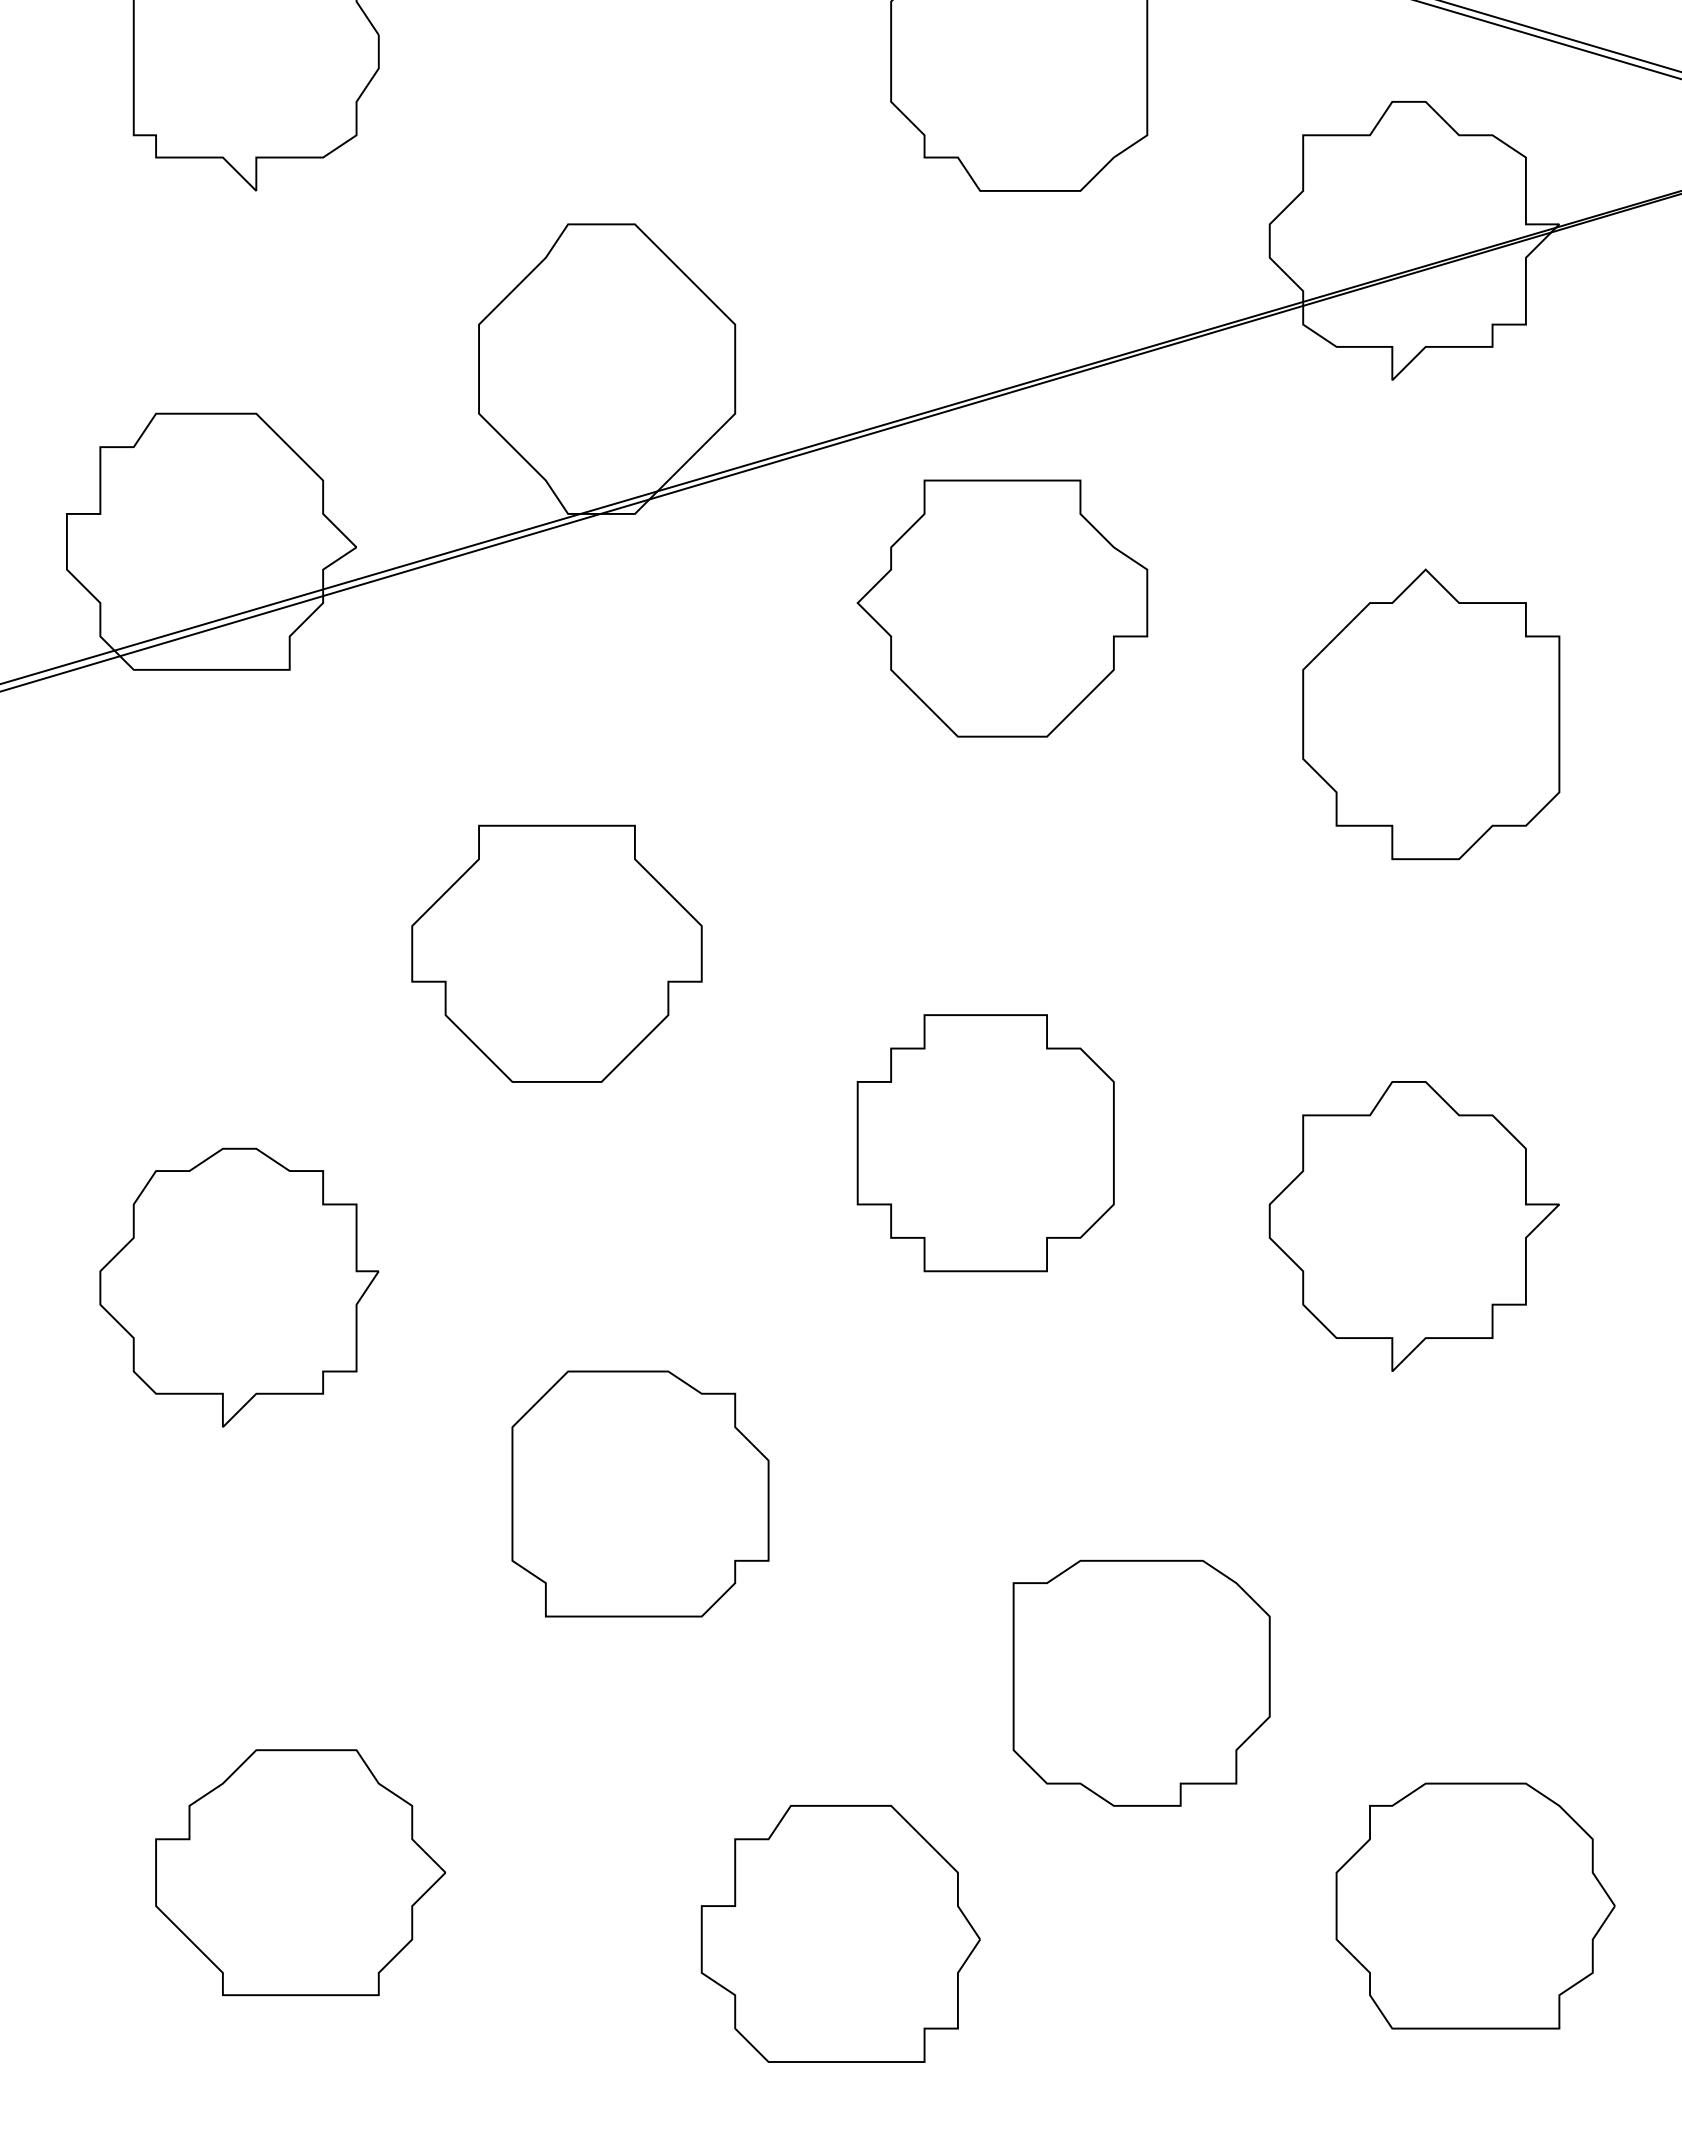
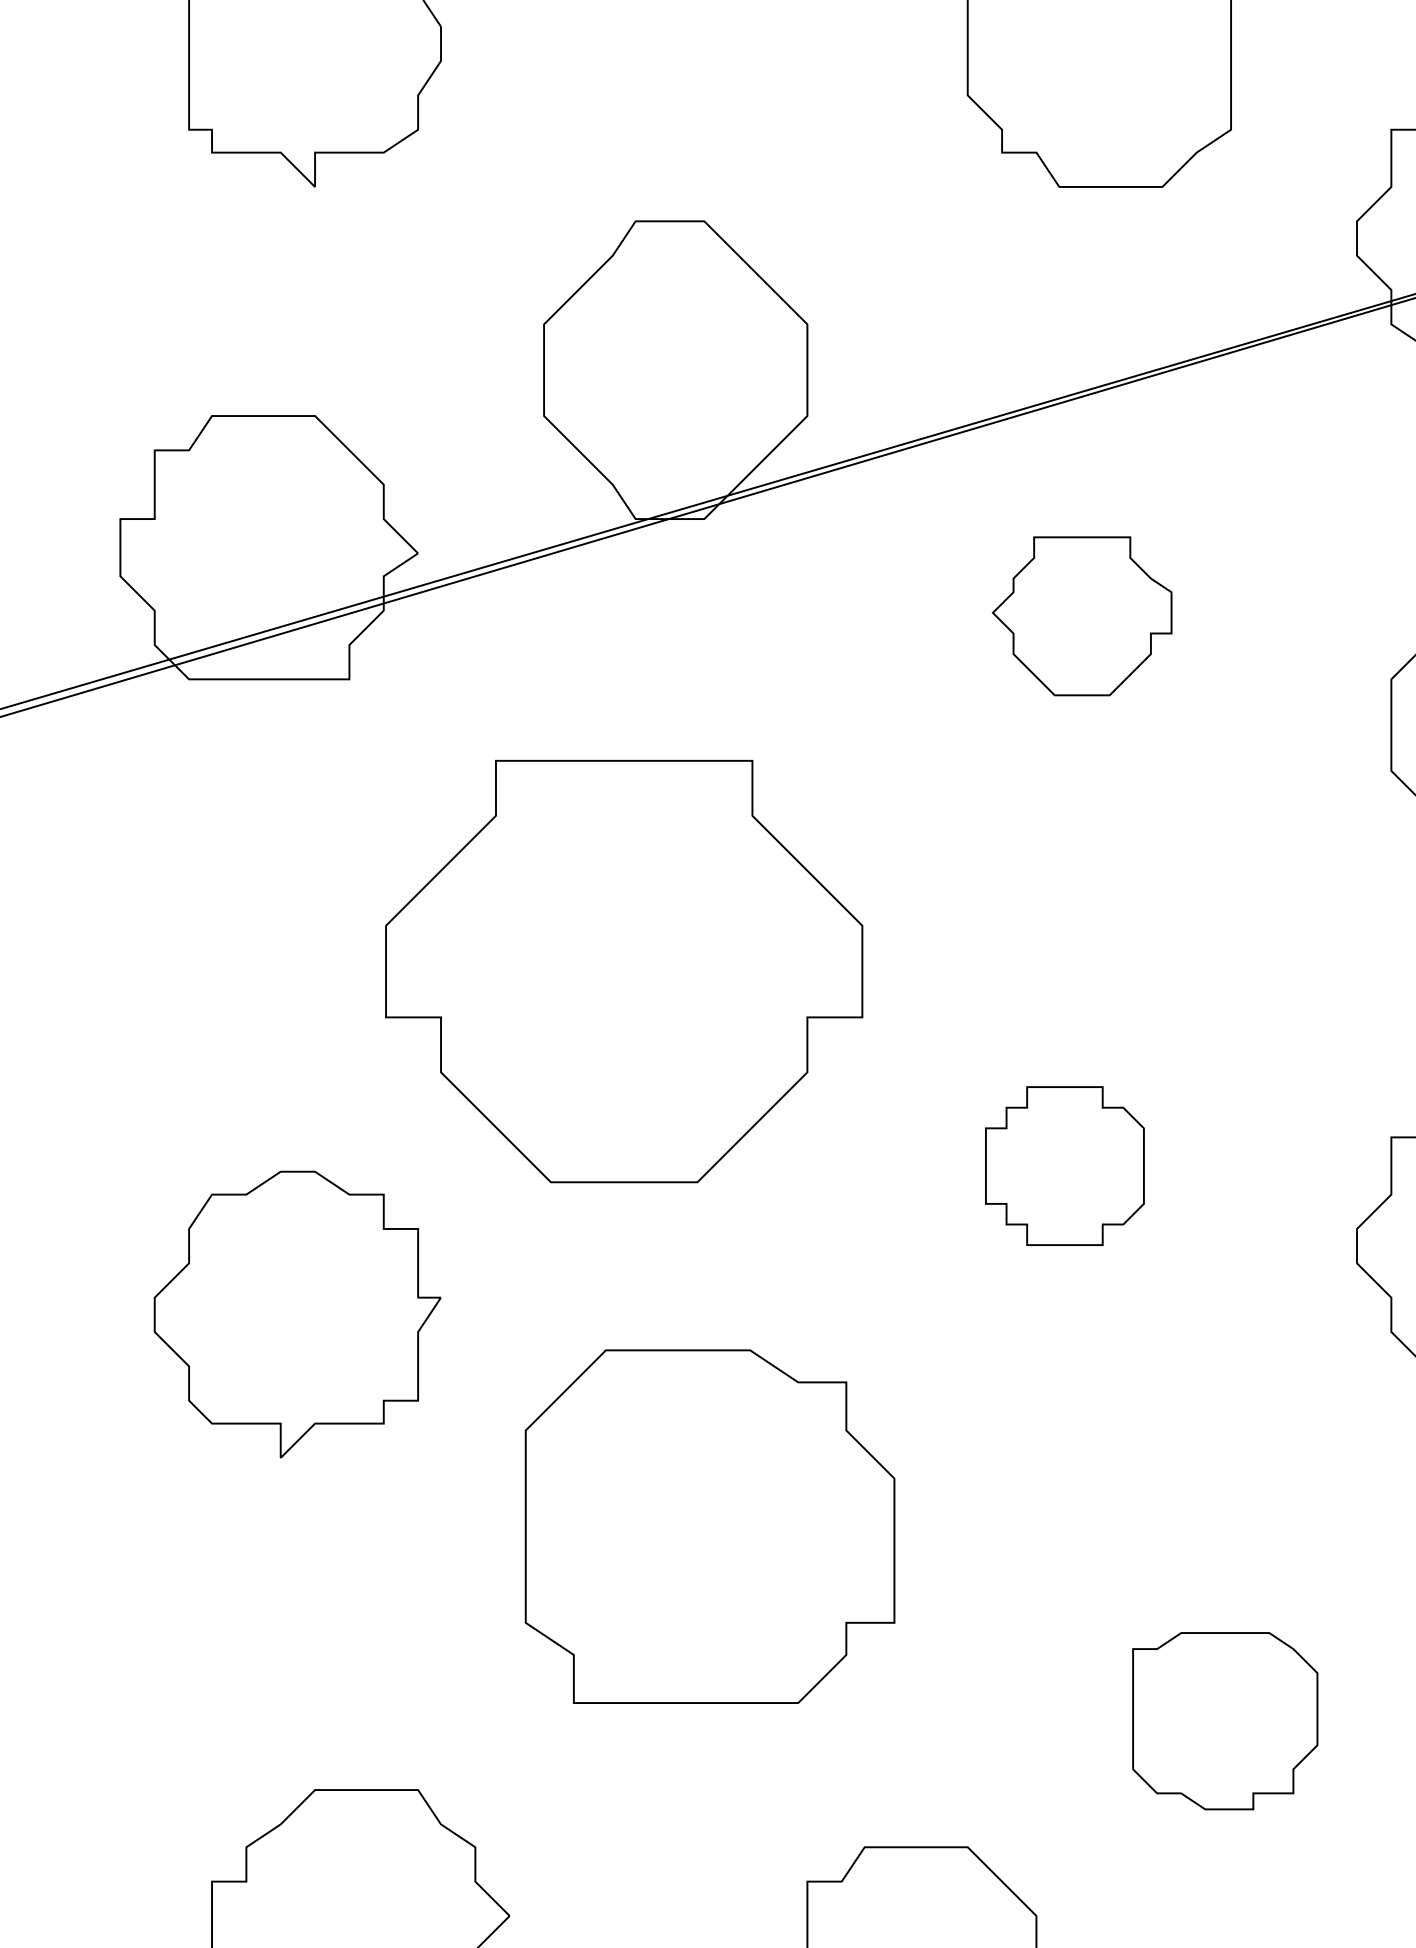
part: (1002, 608) -> (1082, 616), size x0.6
part: (556, 953) -> (623, 970), size x1.6
part: (985, 1143) -> (1064, 1166), size x0.6
part: (640, 1493) -> (710, 1526), size x1.4
part: (1141, 1682) -> (1225, 1720), size x0.7

